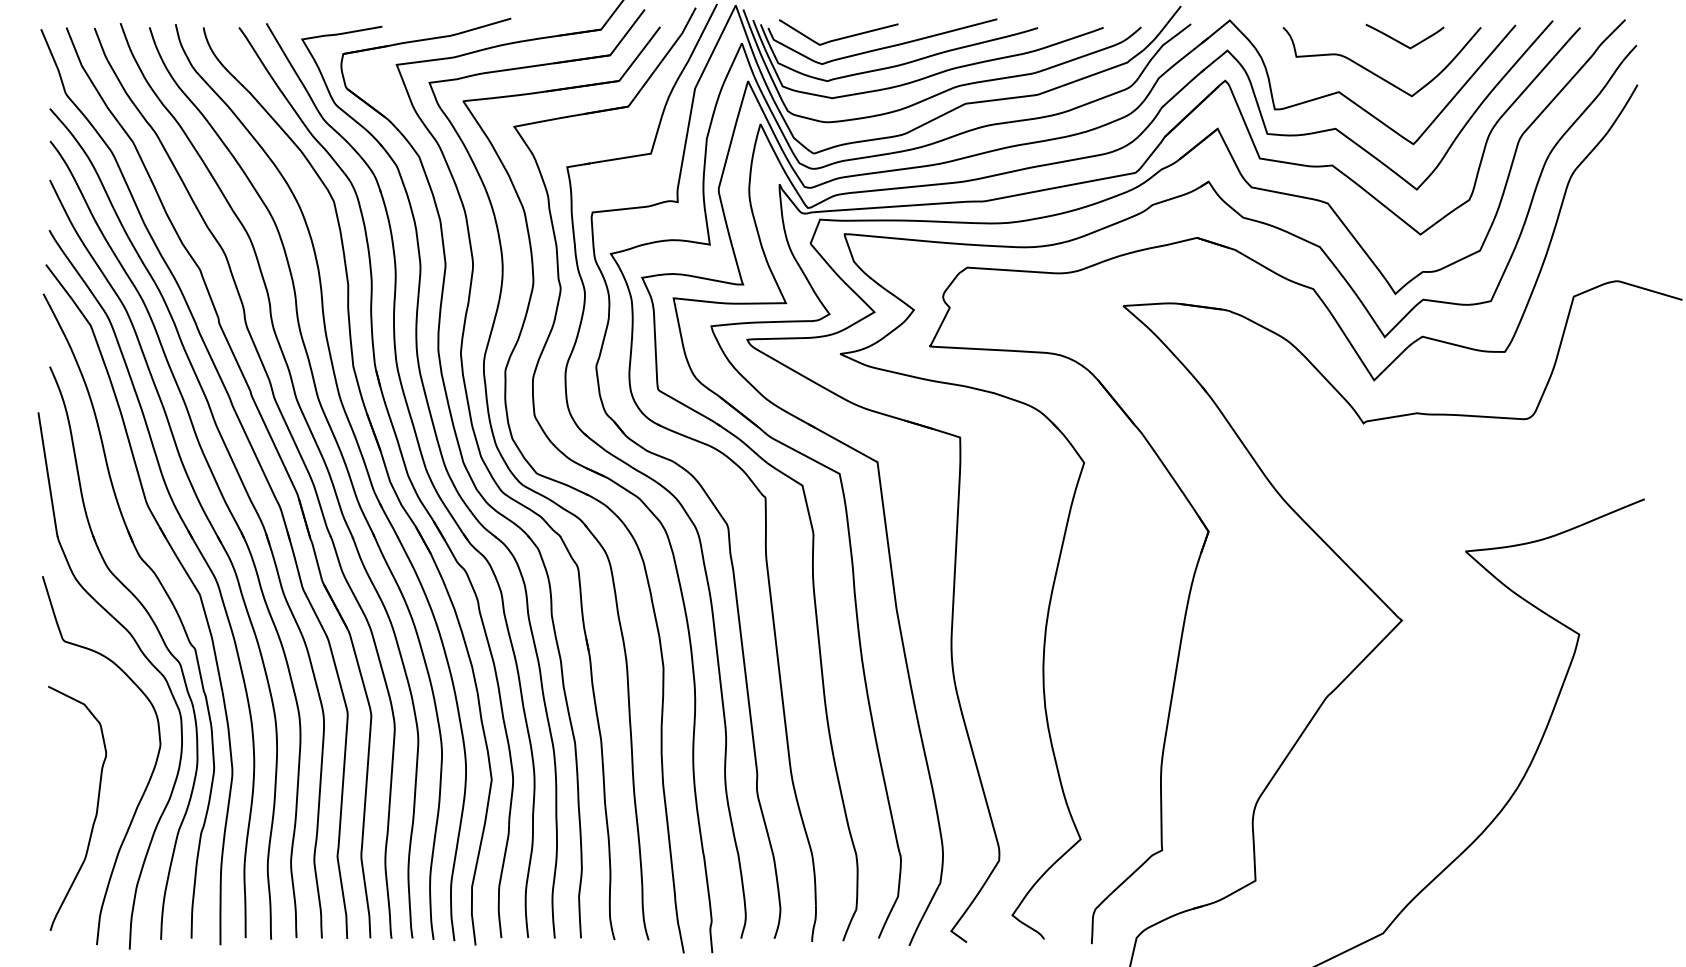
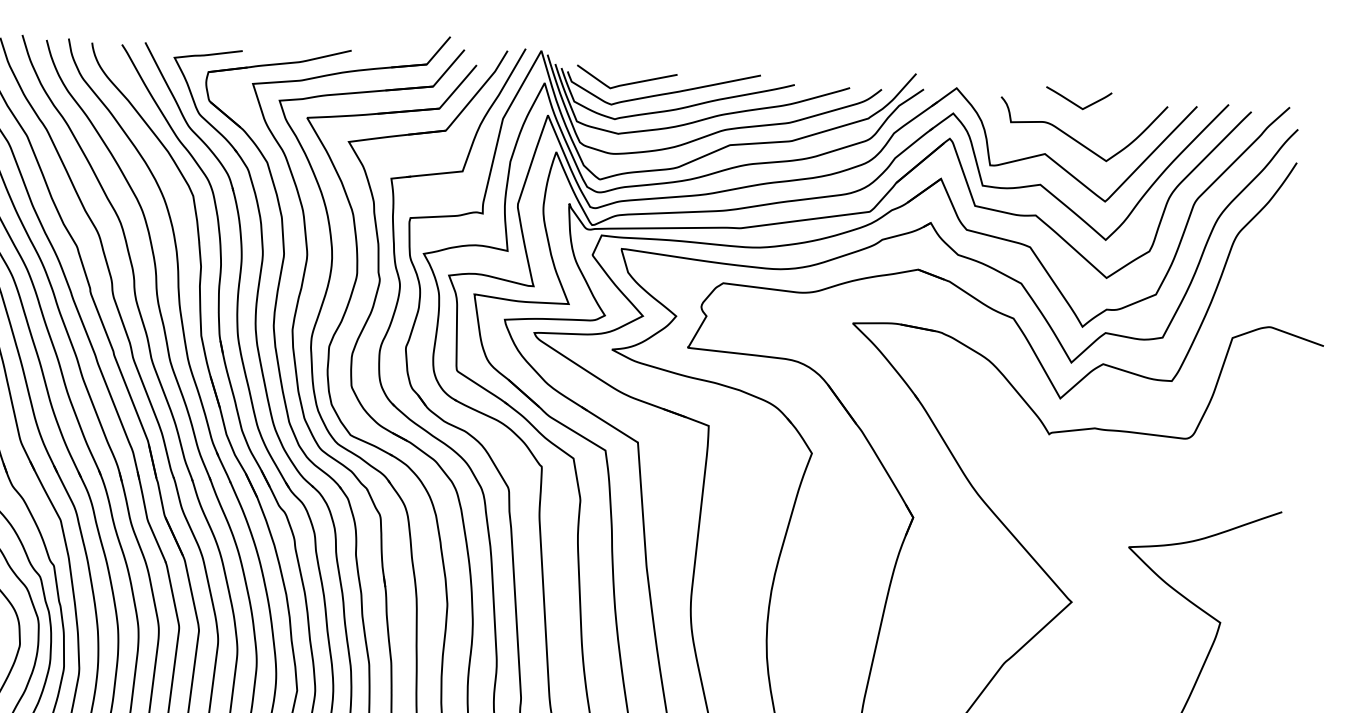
curve: (1400, 41) -> (1074, 102), moved

